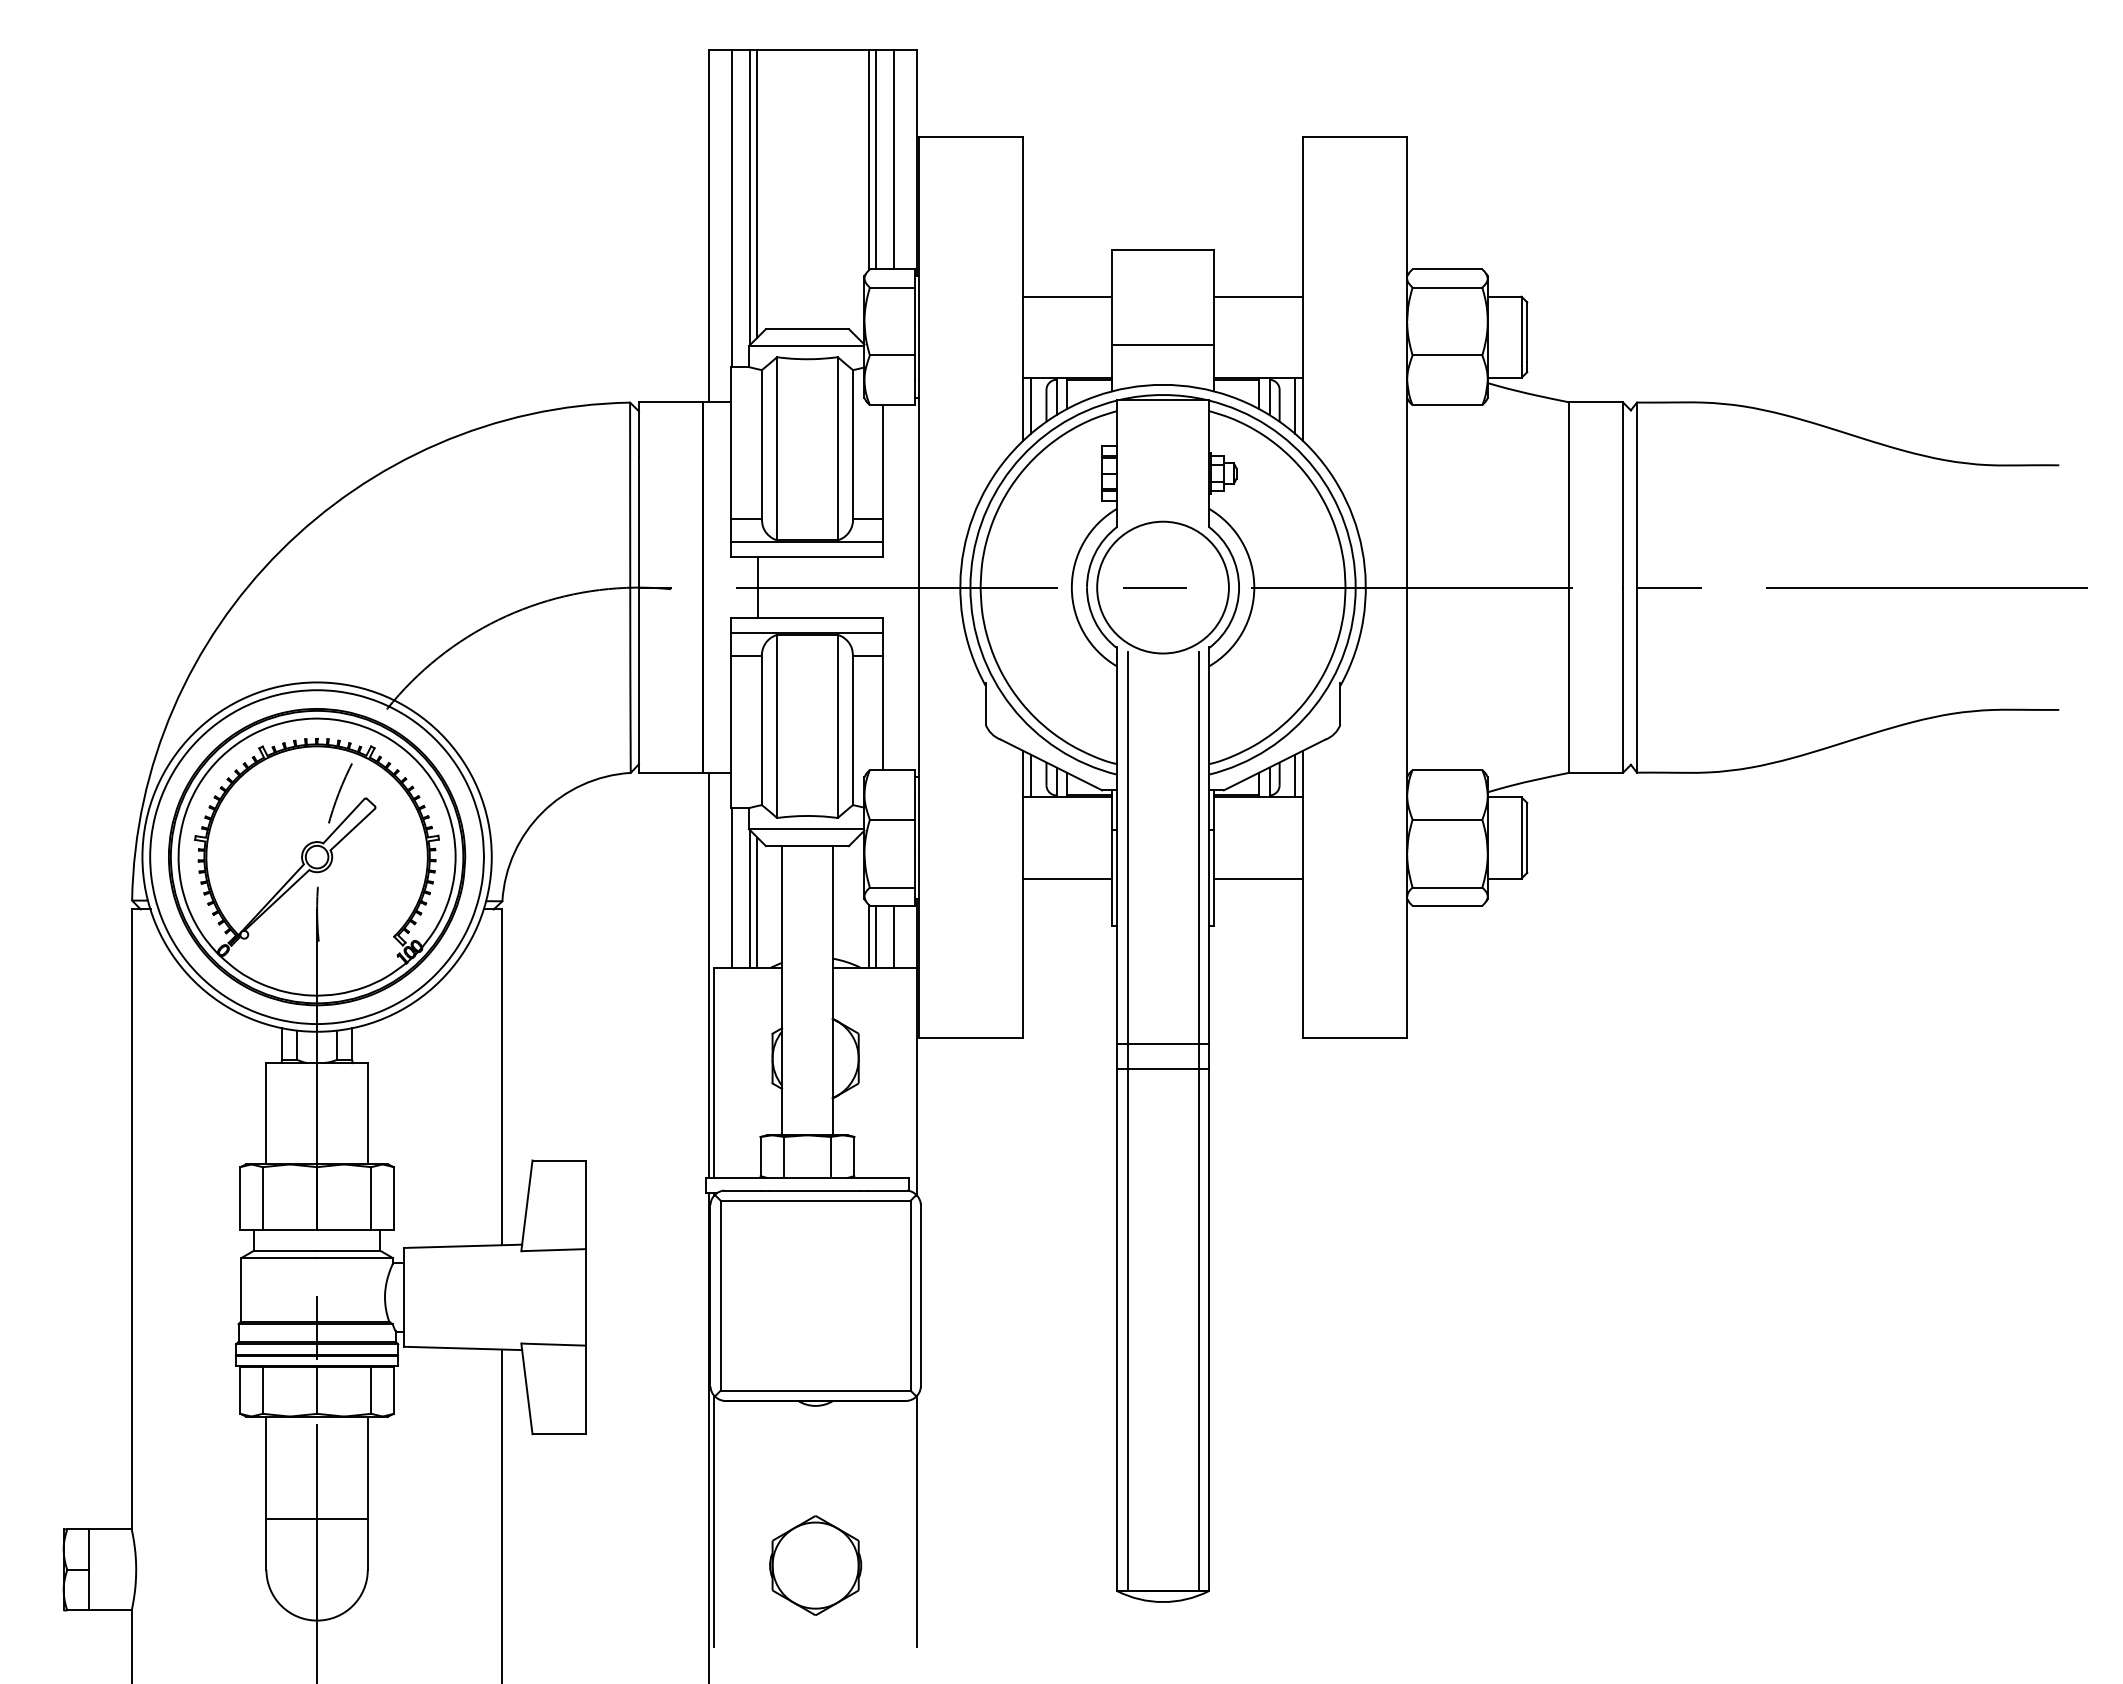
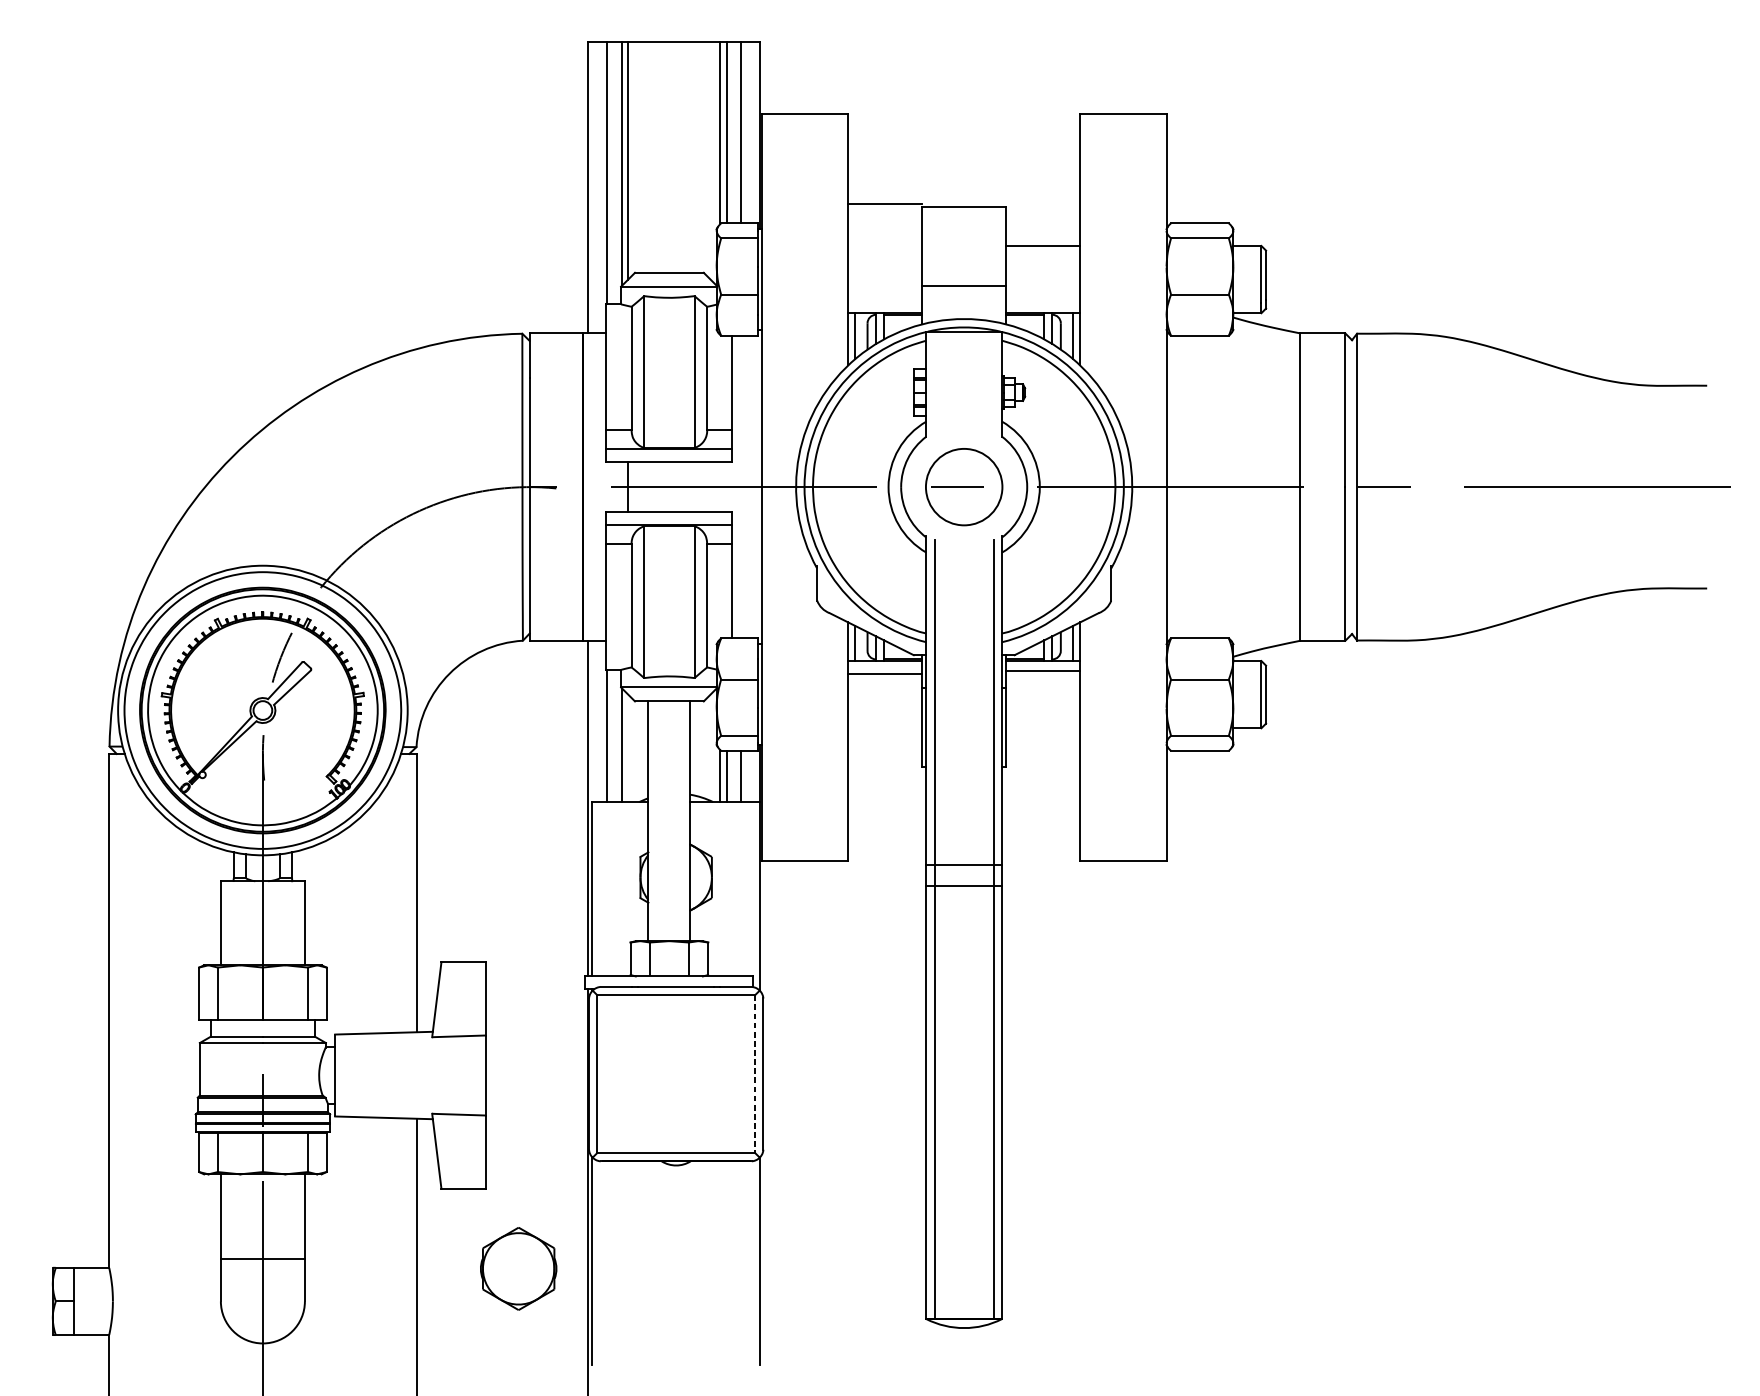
line: (1067, 296) -> (884, 203), moved
circle: (1162, 587) -> (963, 487), size x0.7
line: (1067, 878) -> (884, 674), moved
line: (1257, 878) -> (1042, 671), moved
line: (757, 902) -> (627, 748), removed
line: (910, 1296) -> (754, 1074), solid -> dashed
part: (815, 1565) -> (518, 1268), moved

